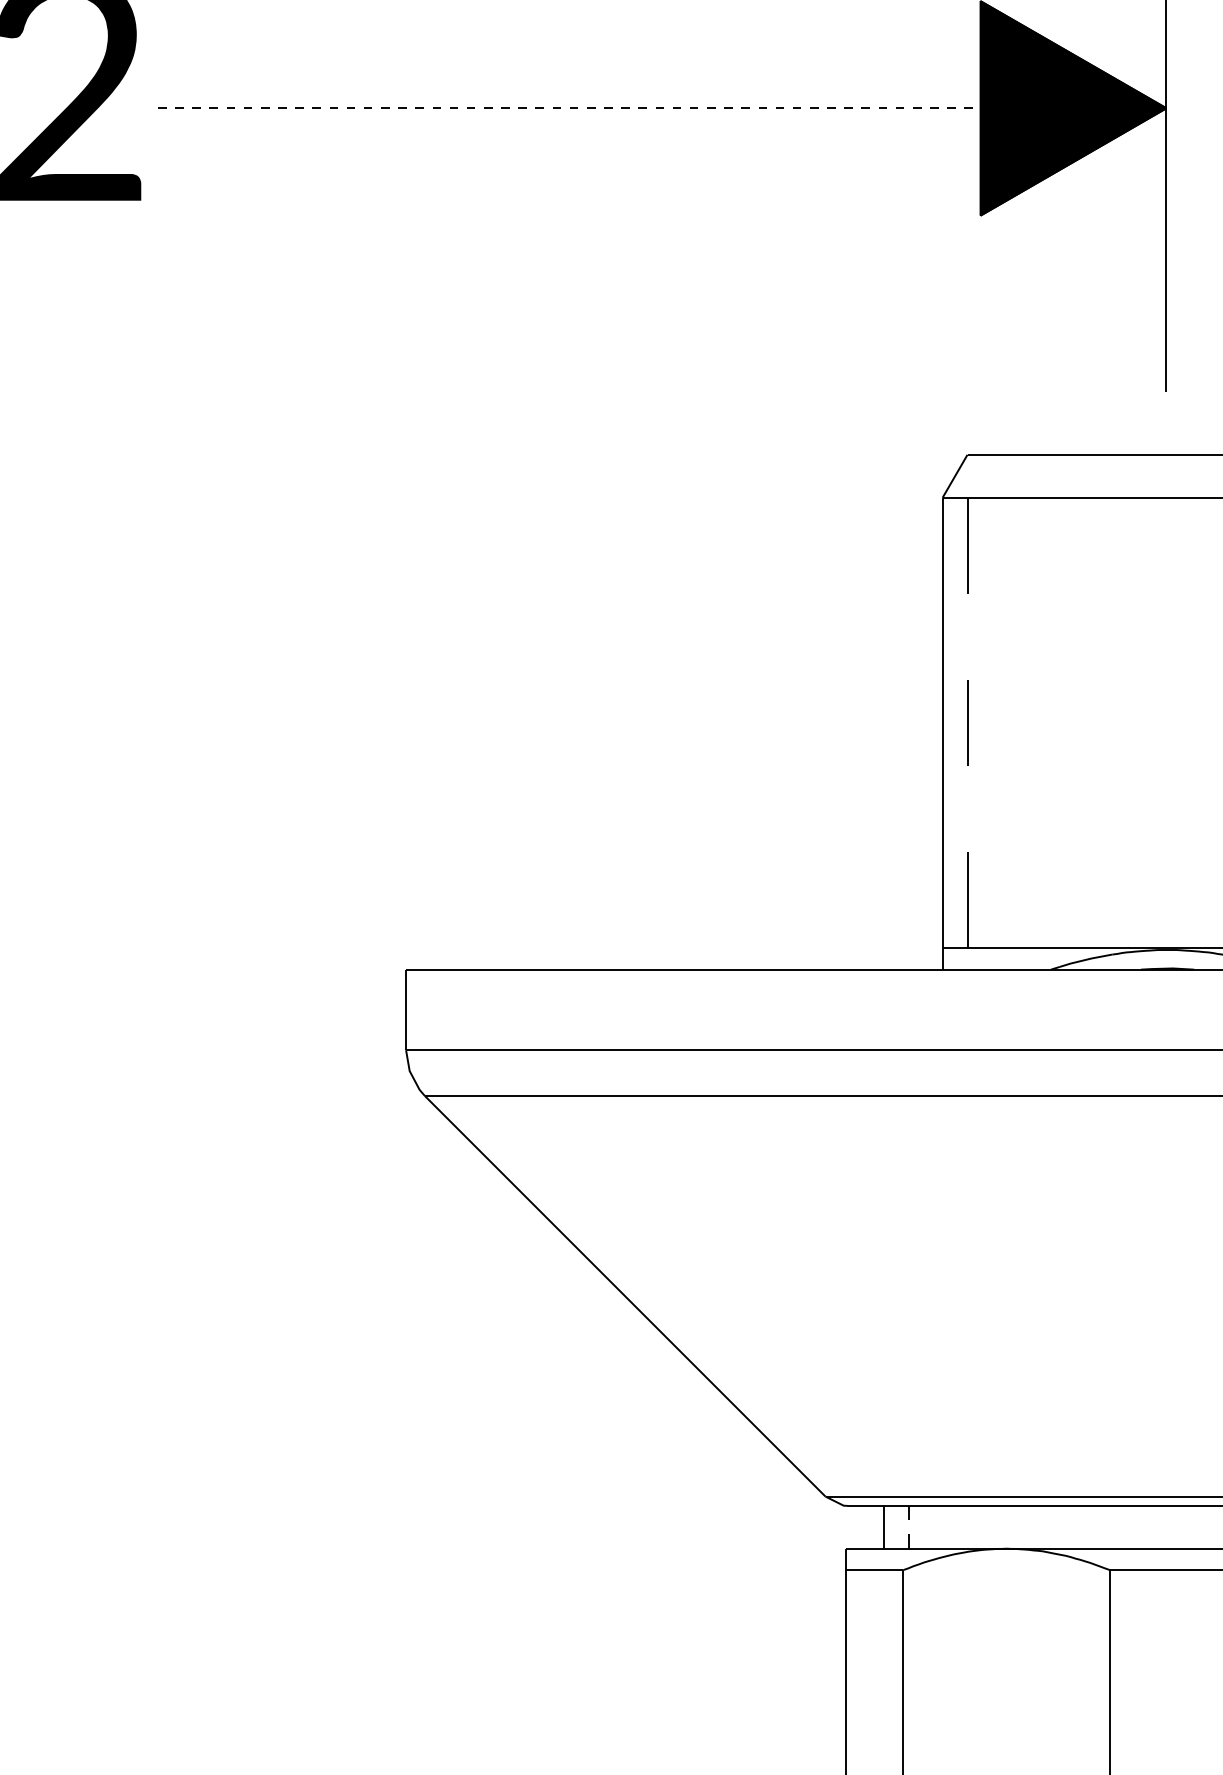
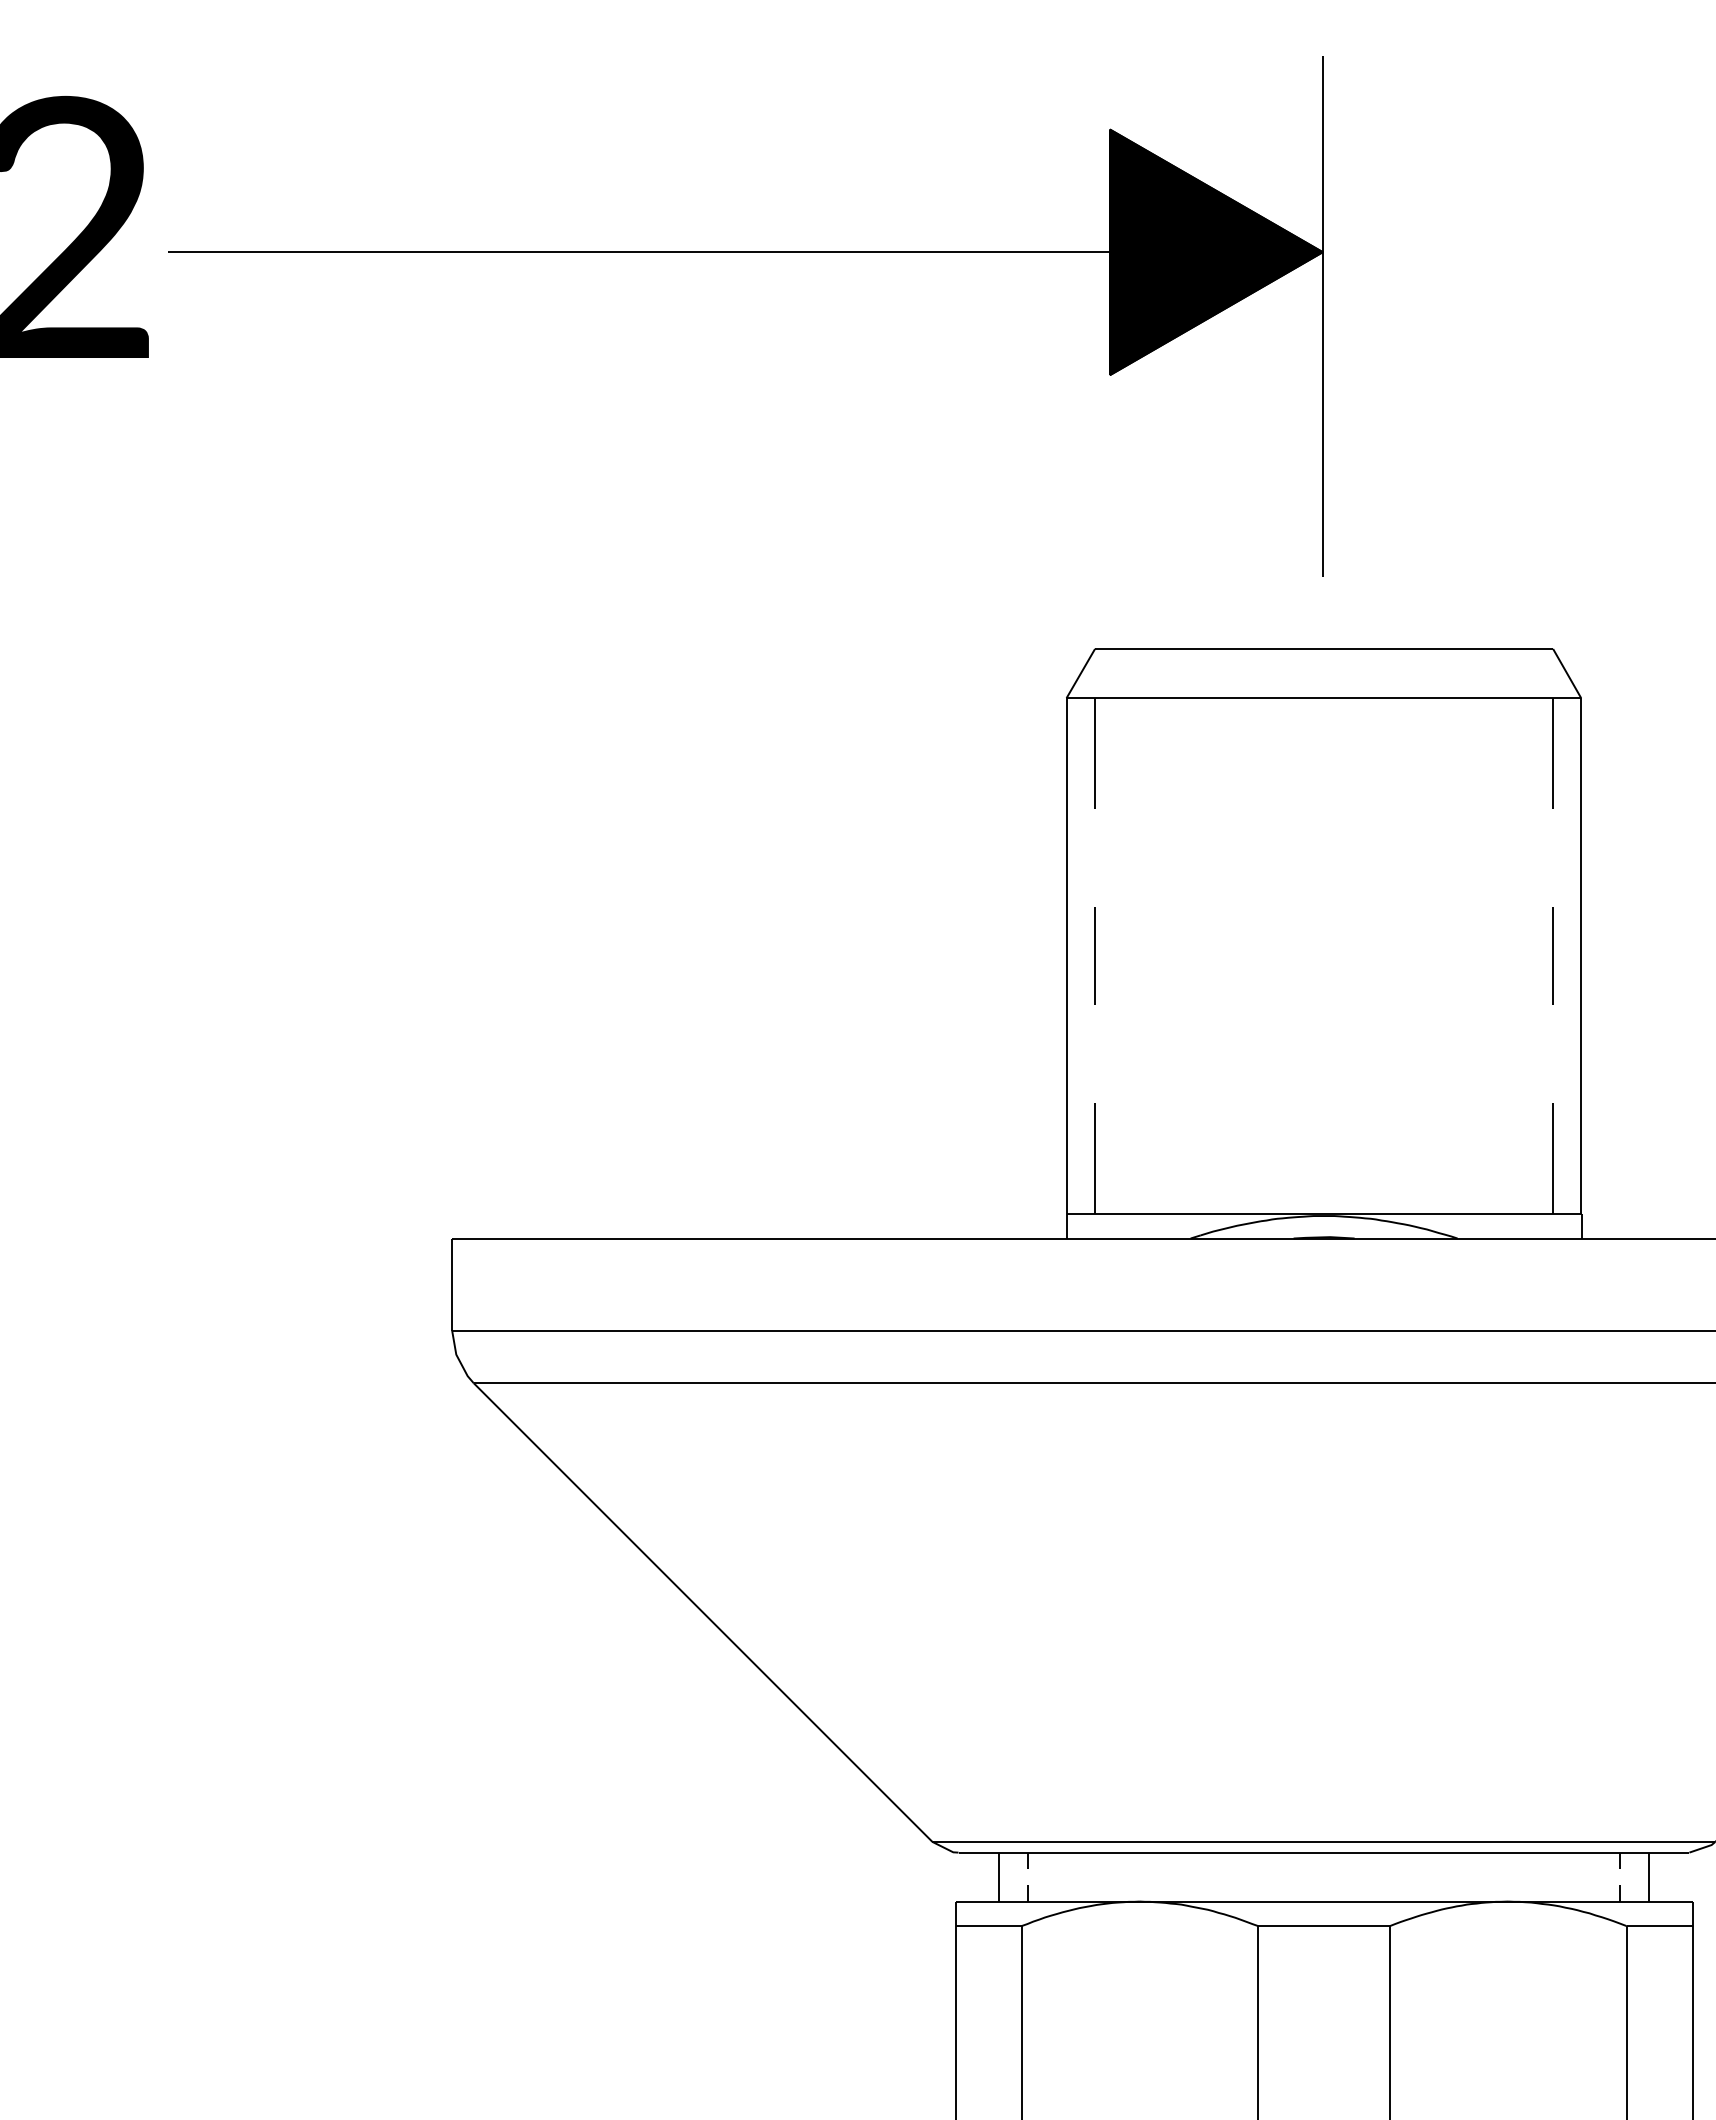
line: (569, 108) -> (639, 252), dashed -> solid

